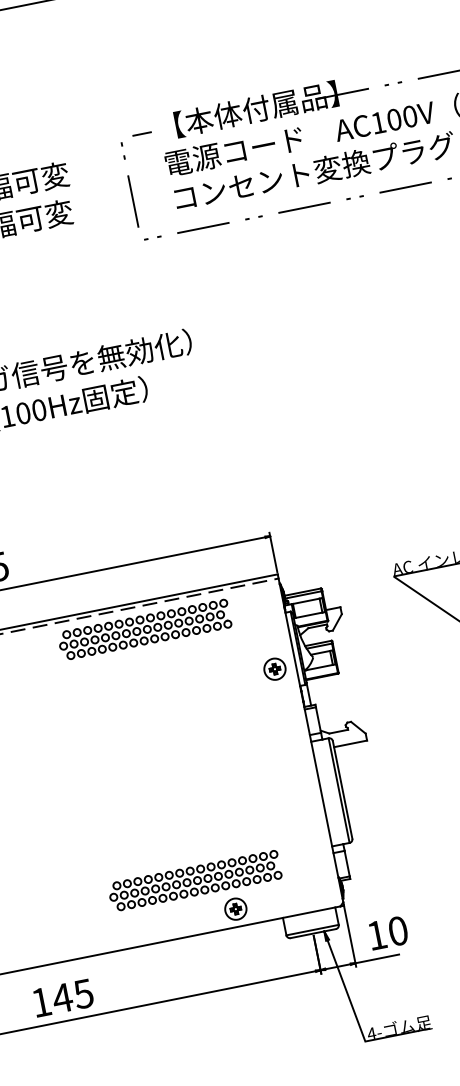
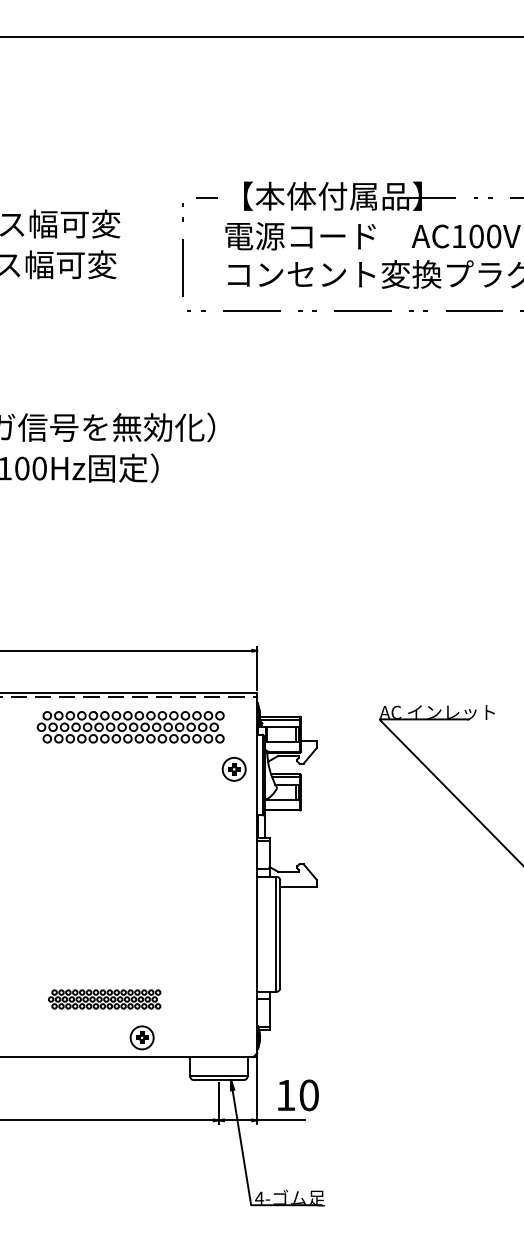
part: (144, 630) -> (130, 727), moved
part: (274, 669) -> (233, 769), moved
part: (194, 881) -> (104, 999), size x0.6

